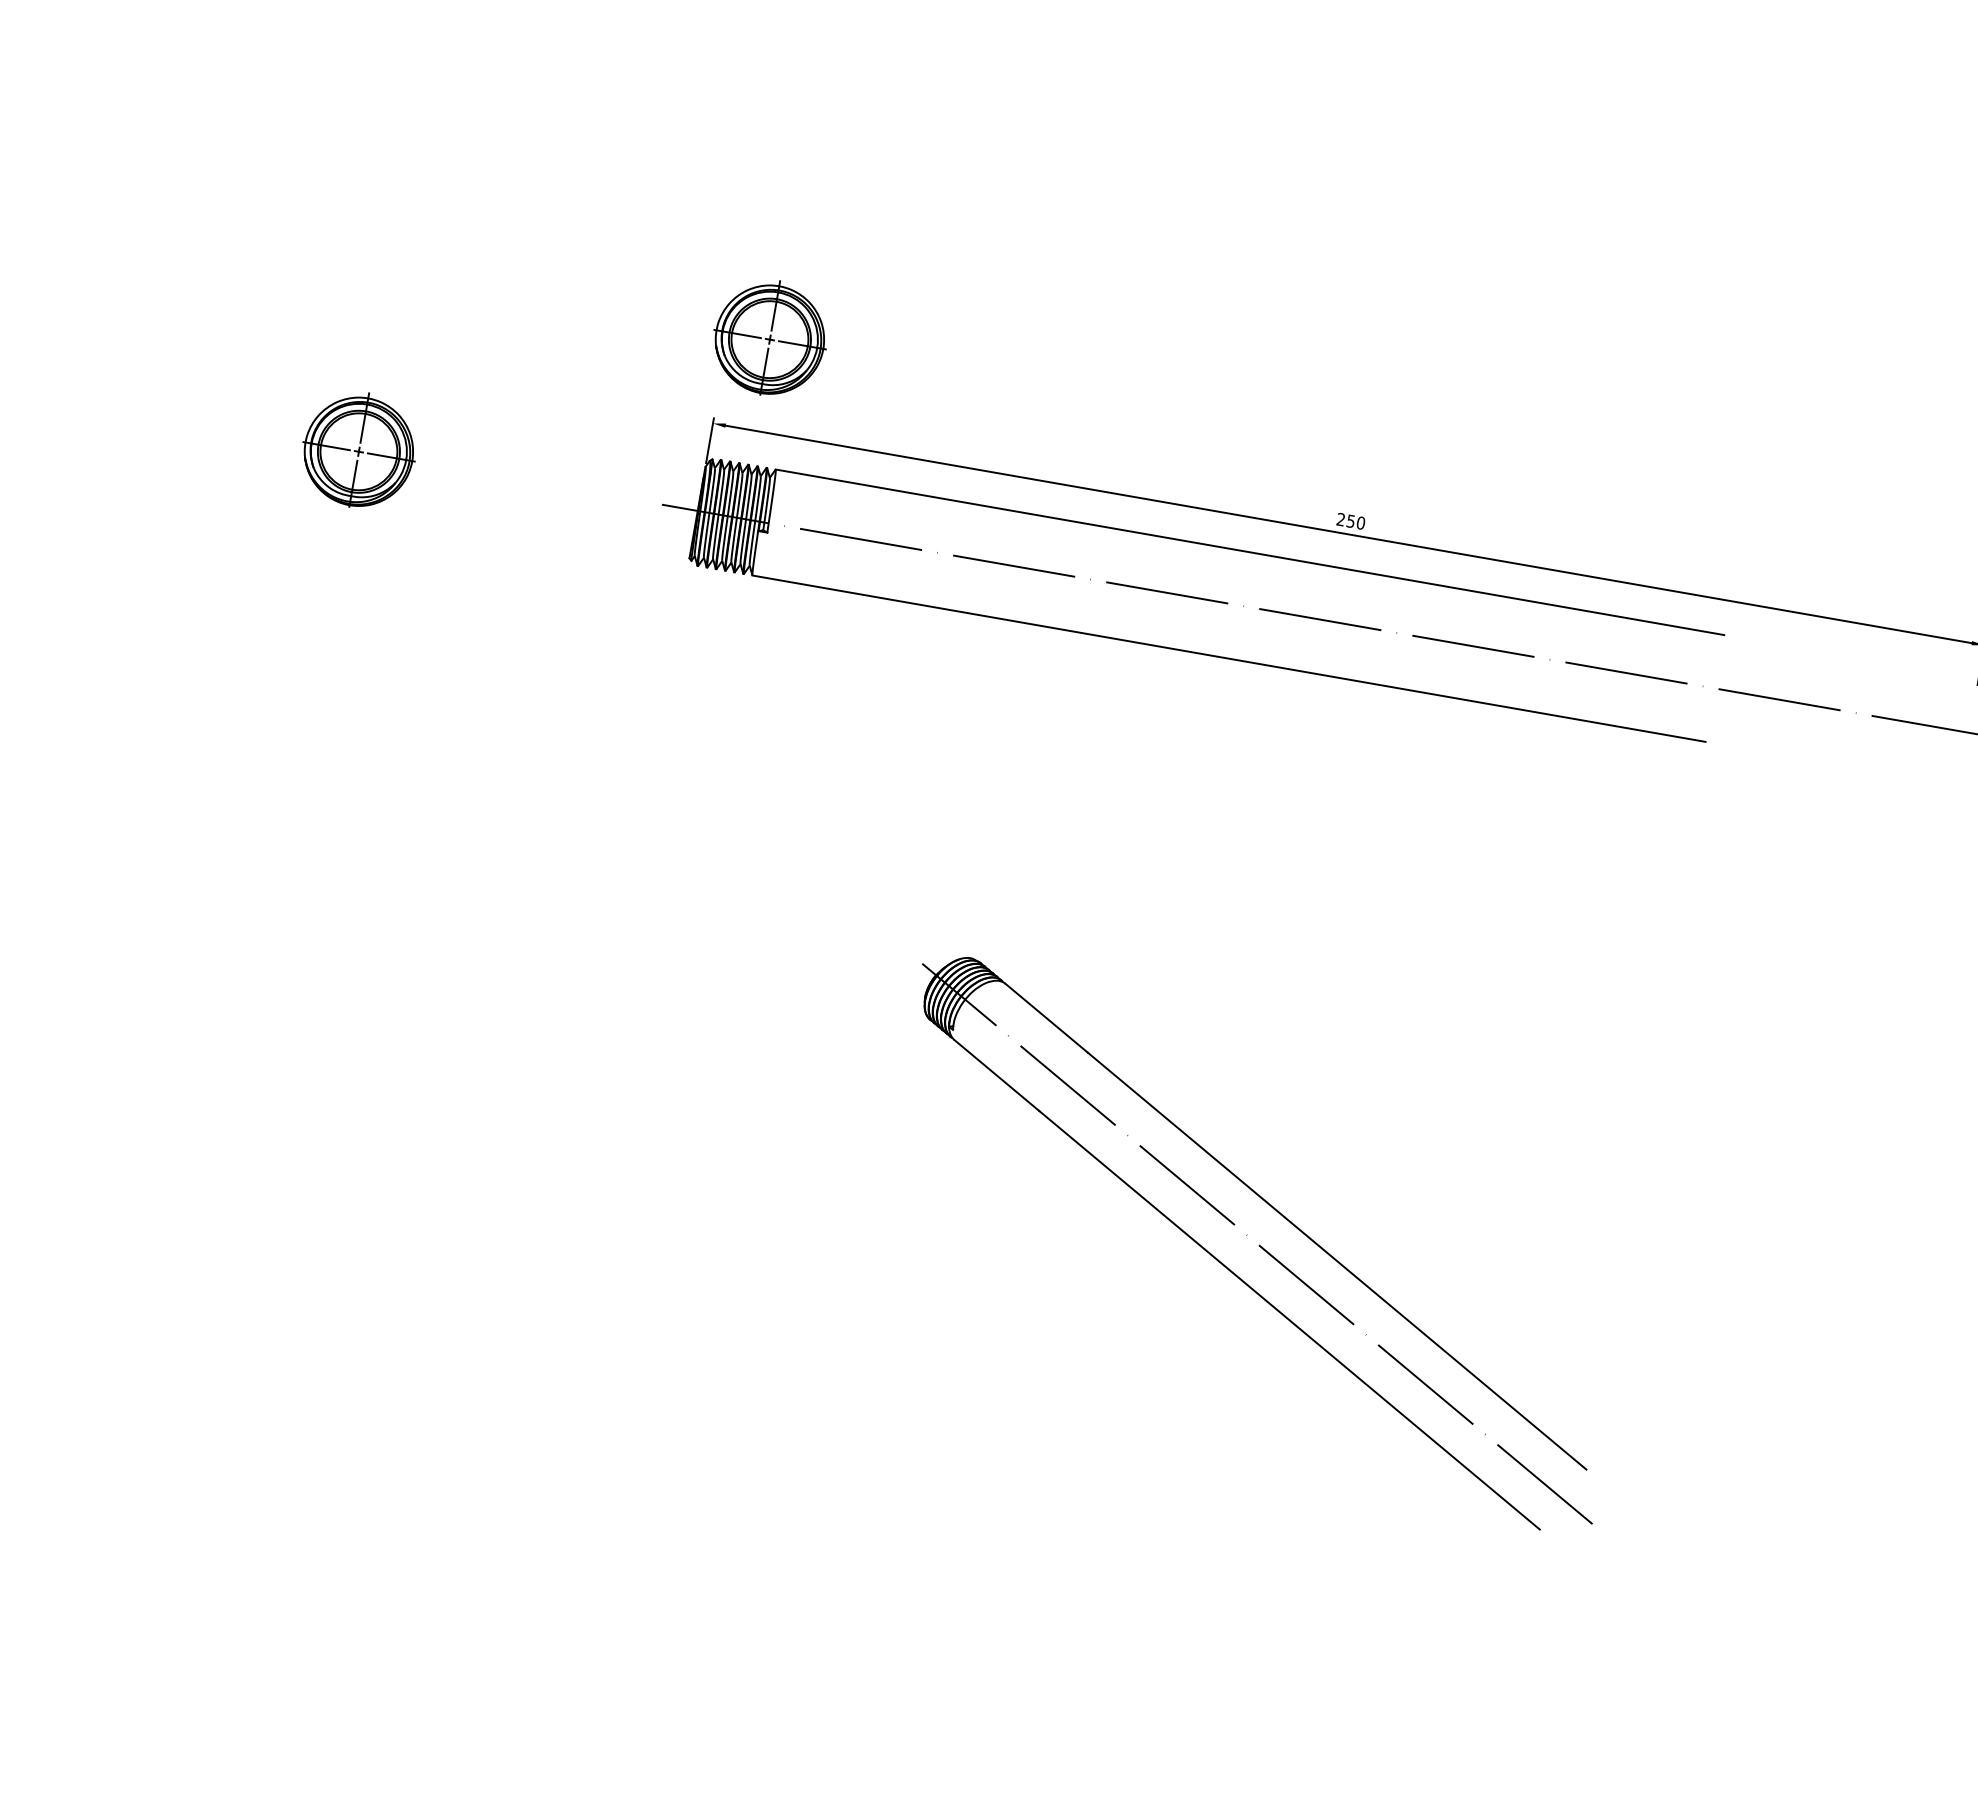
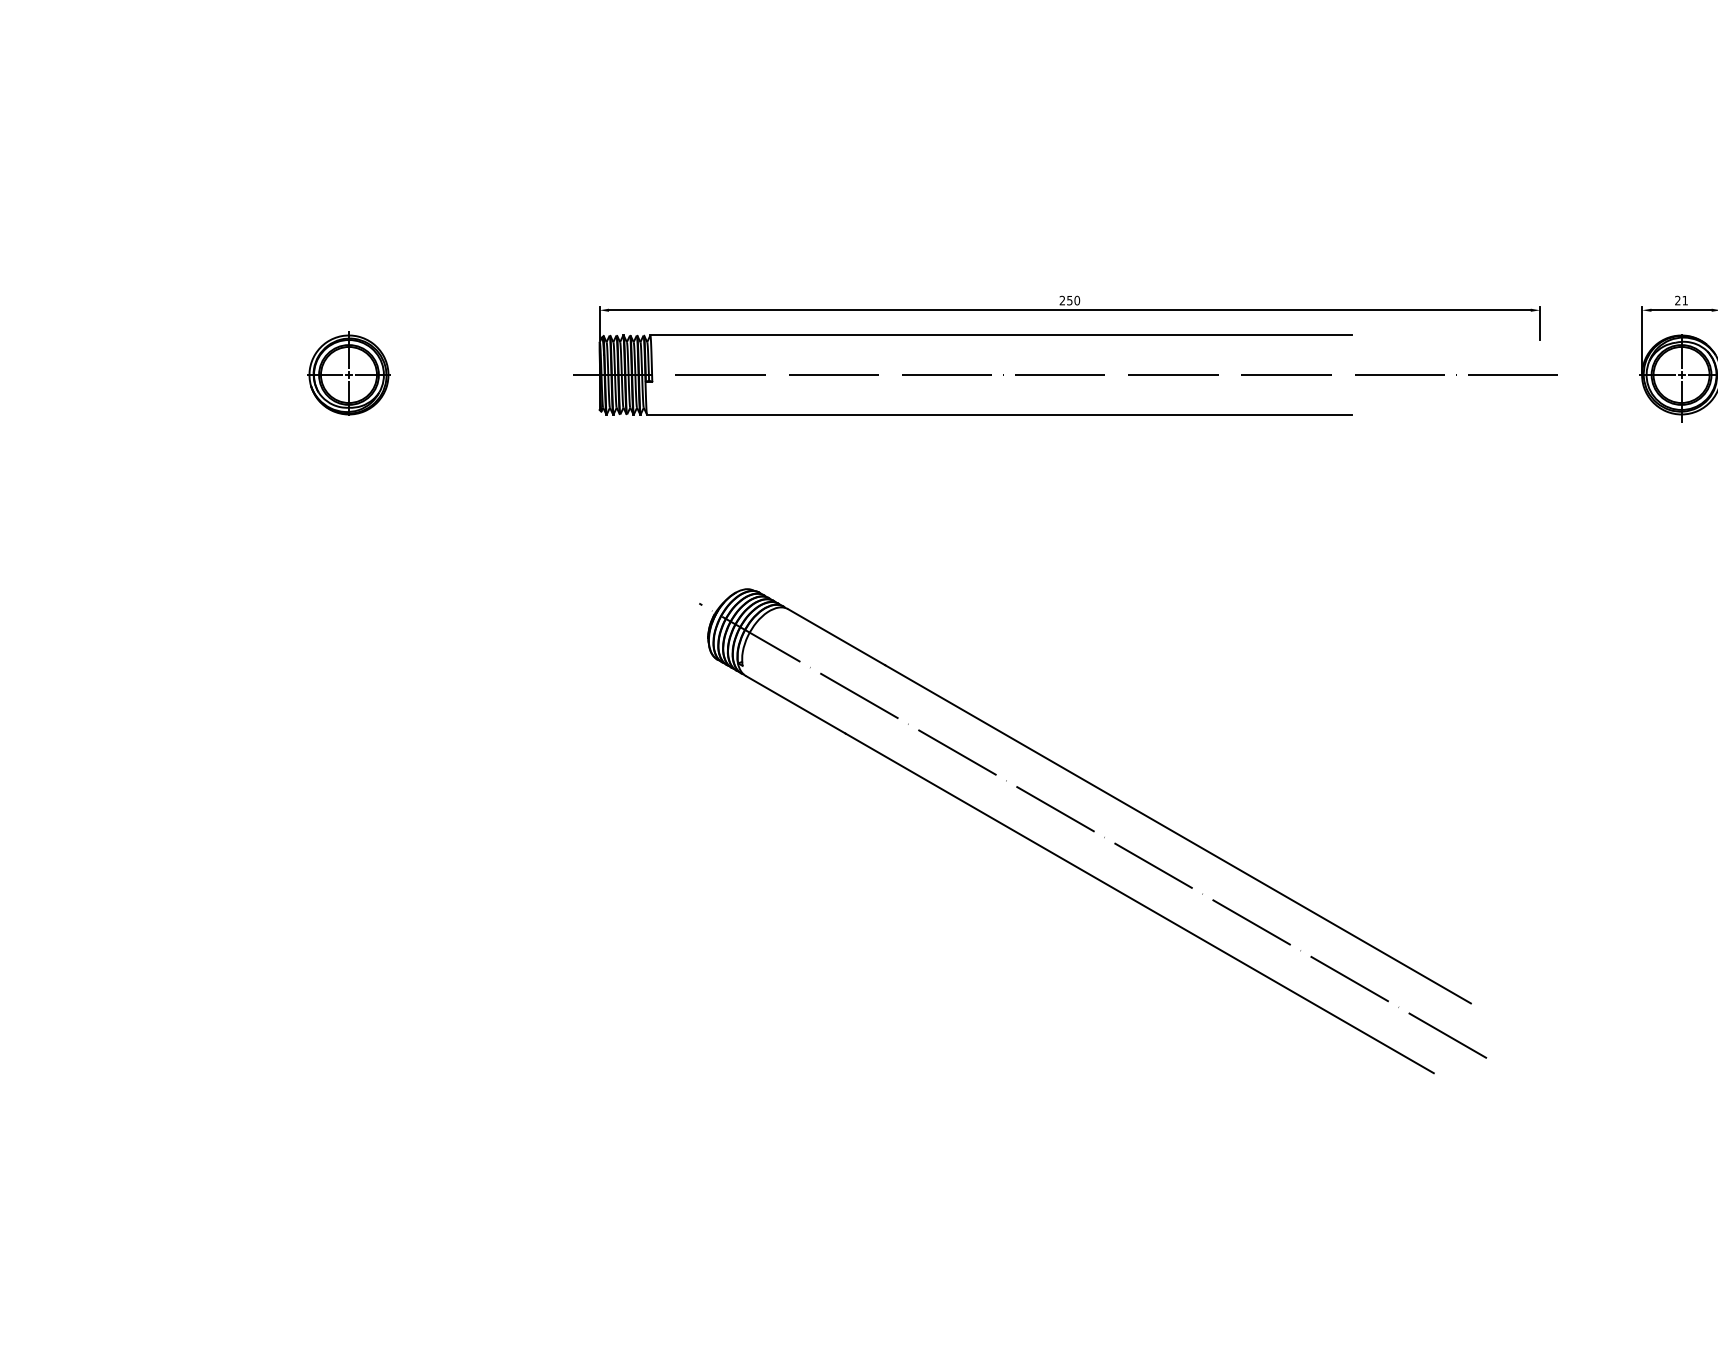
part: (769, 337) -> (629, 241), removed
part: (1257, 1244) -> (1093, 831), size x1.43

